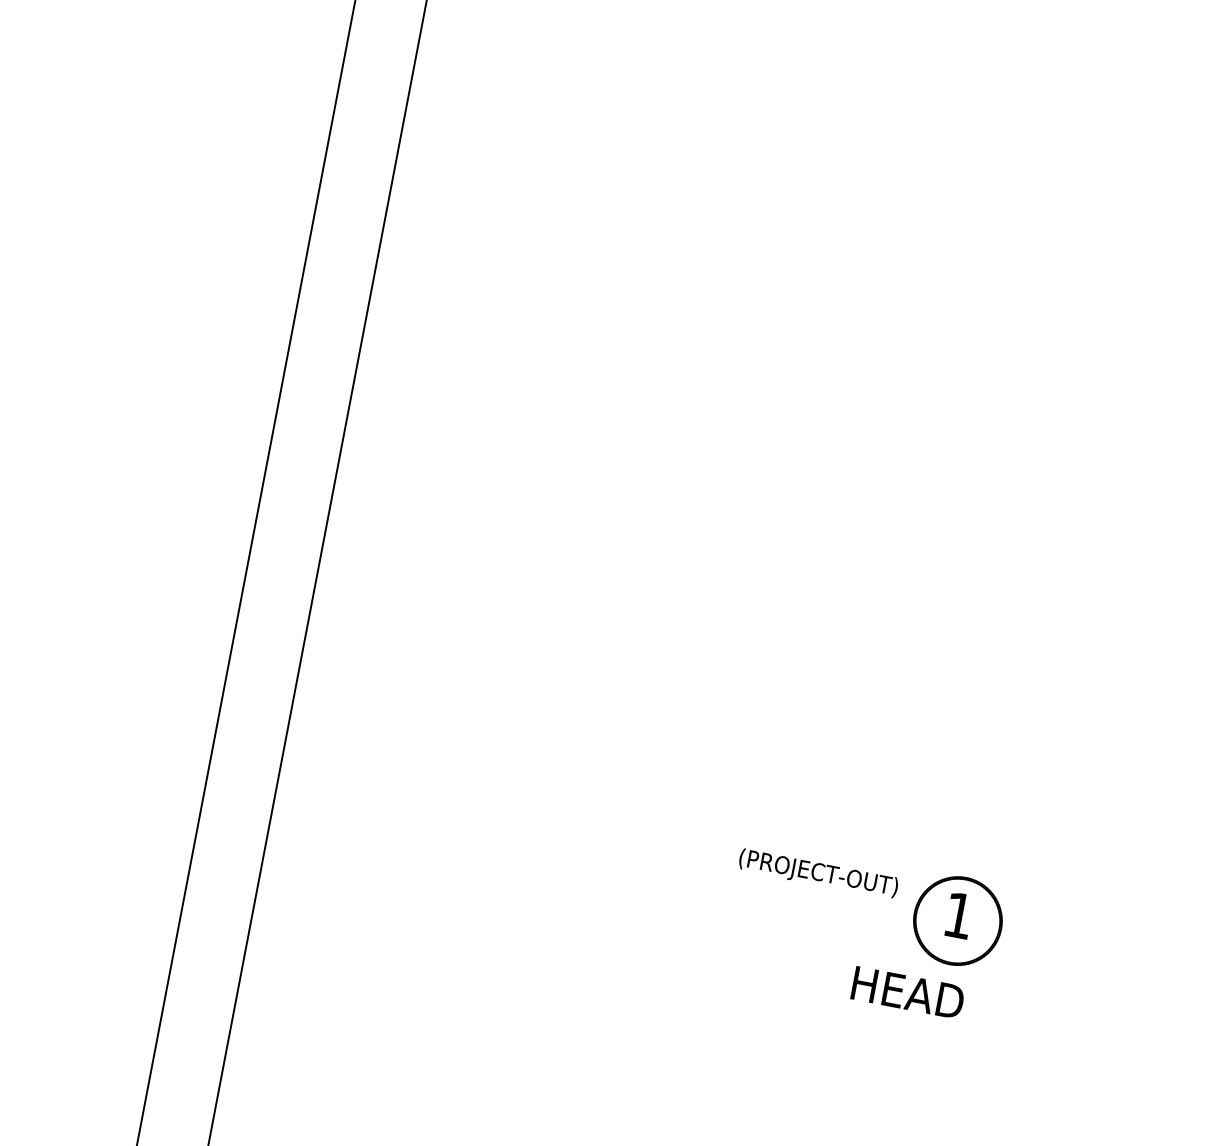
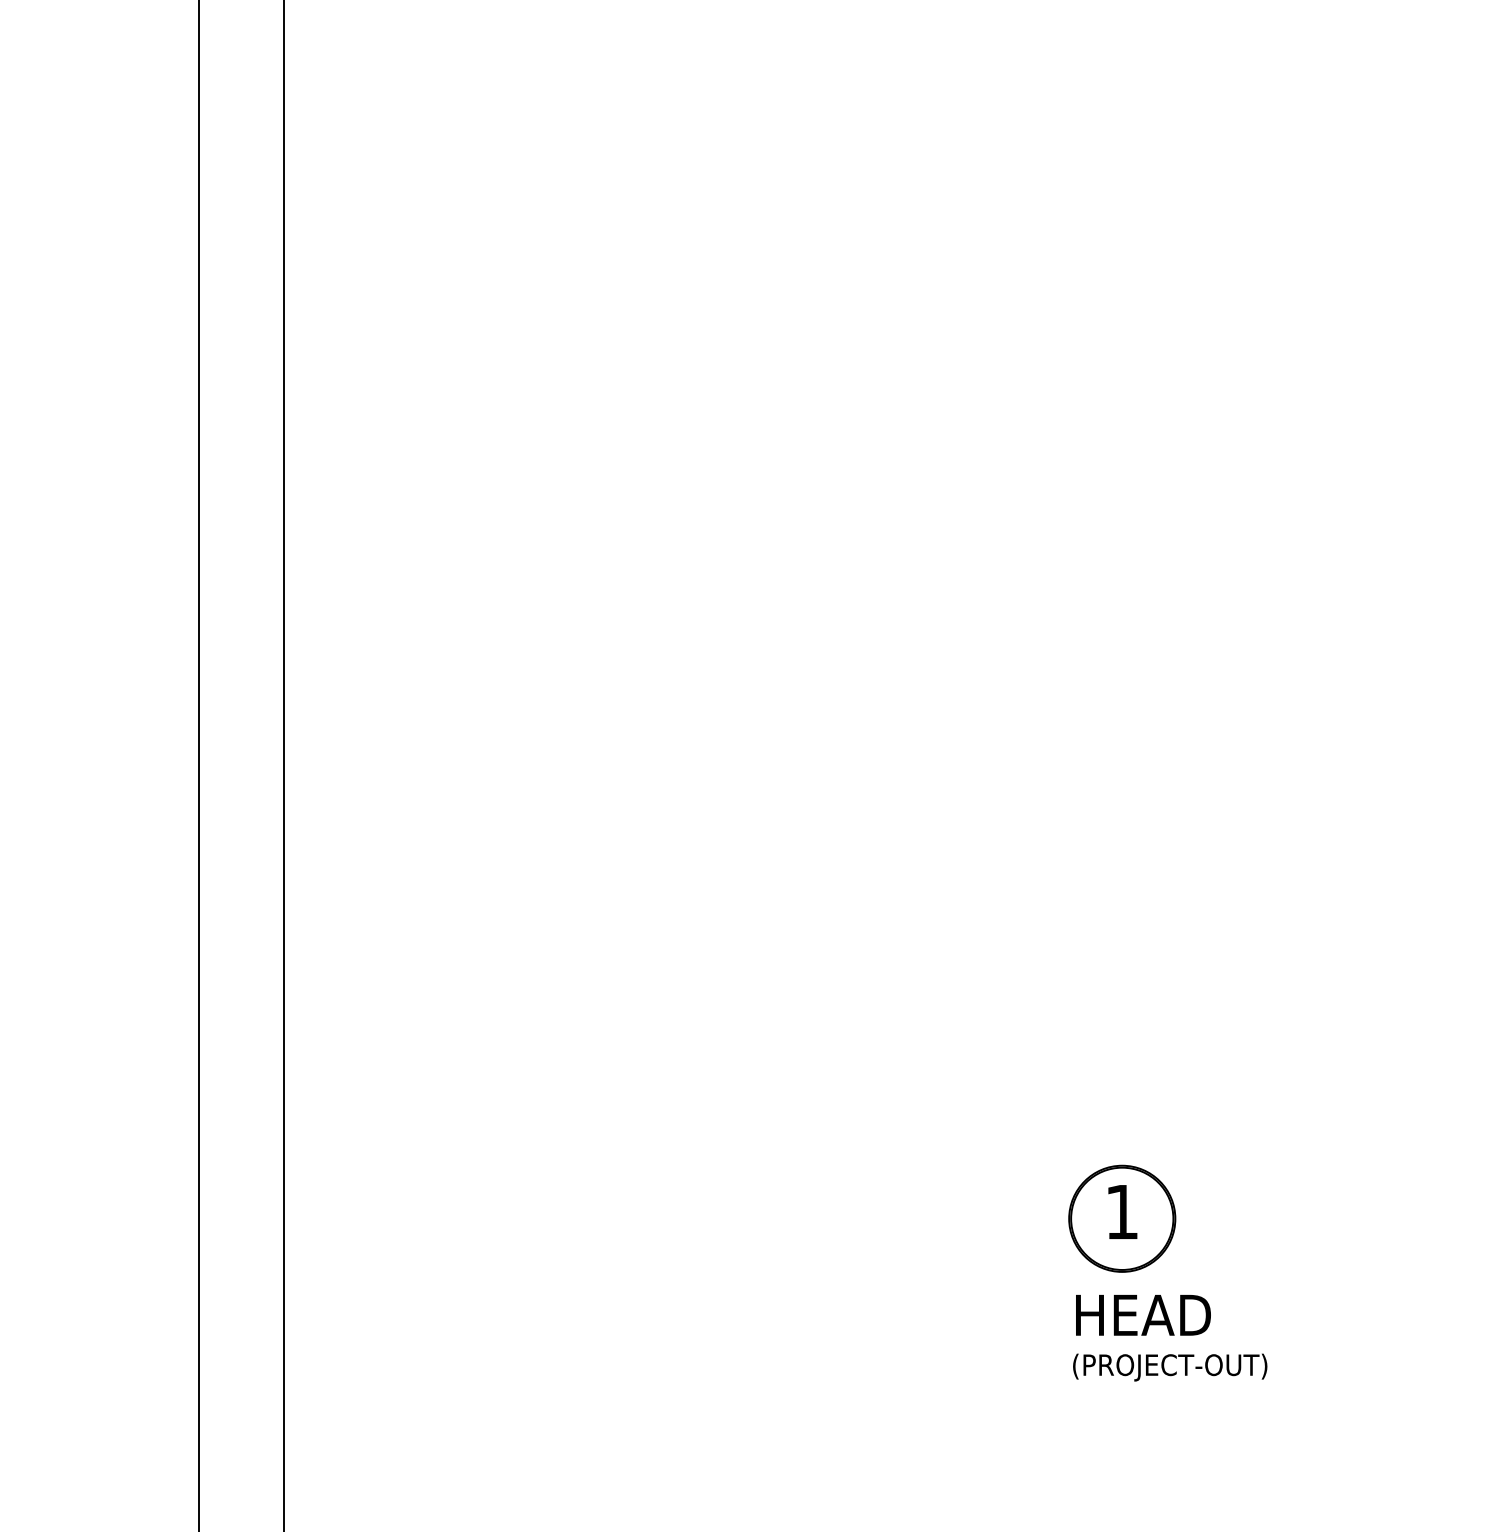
text: (818, 874) -> (1170, 1367), moved
text: (908, 993) -> (1143, 1315), moved

